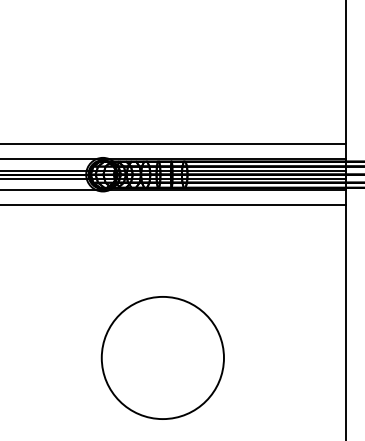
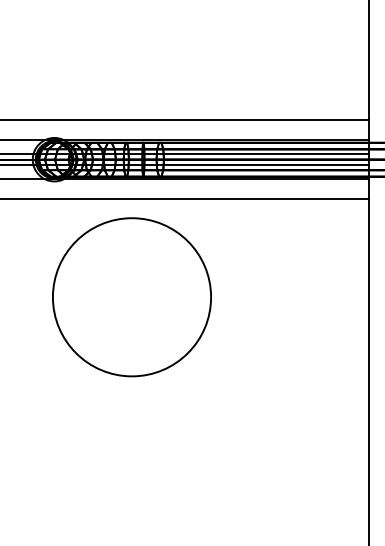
circle: (162, 357) -> (131, 296), moved

